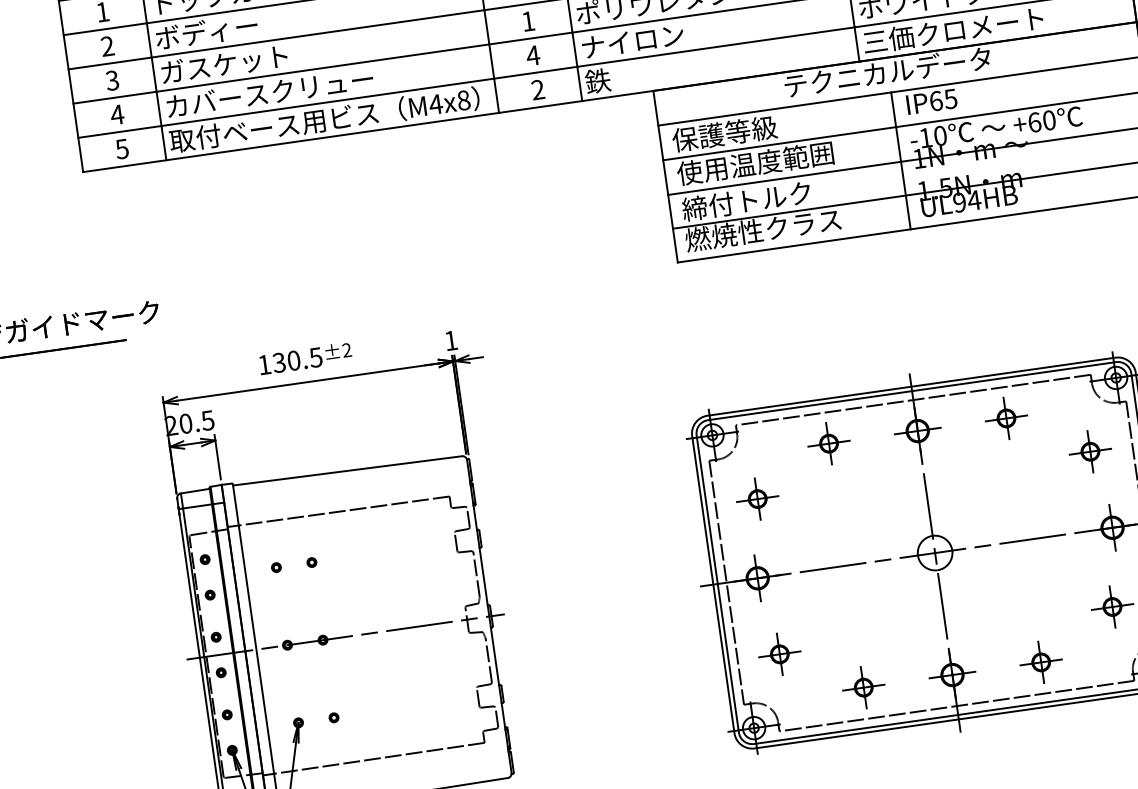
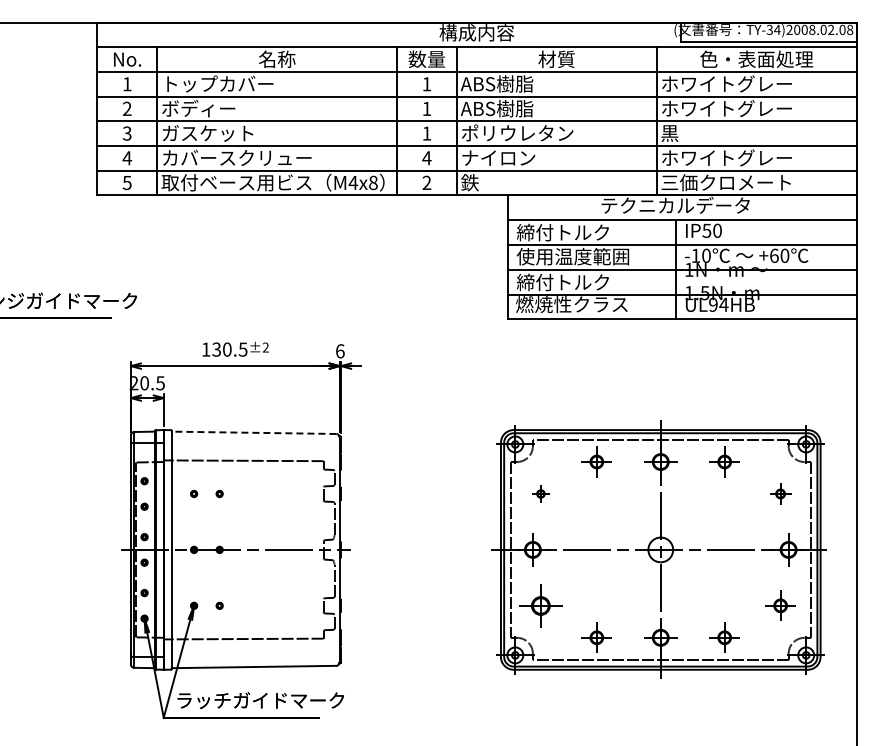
text: (942, 99) -> (711, 230), IP65 -> IP50
text: (736, 131) -> (562, 232), 保護等級 -> 締付トルク
text: (451, 340) -> (340, 351), 1 -> 6
part: (1090, 451) -> (780, 493), size x0.7
line: (346, 470) -> (253, 432), solid -> dashed
part: (757, 498) -> (540, 493), size x0.6
part: (779, 653) -> (540, 605), size x1.4

